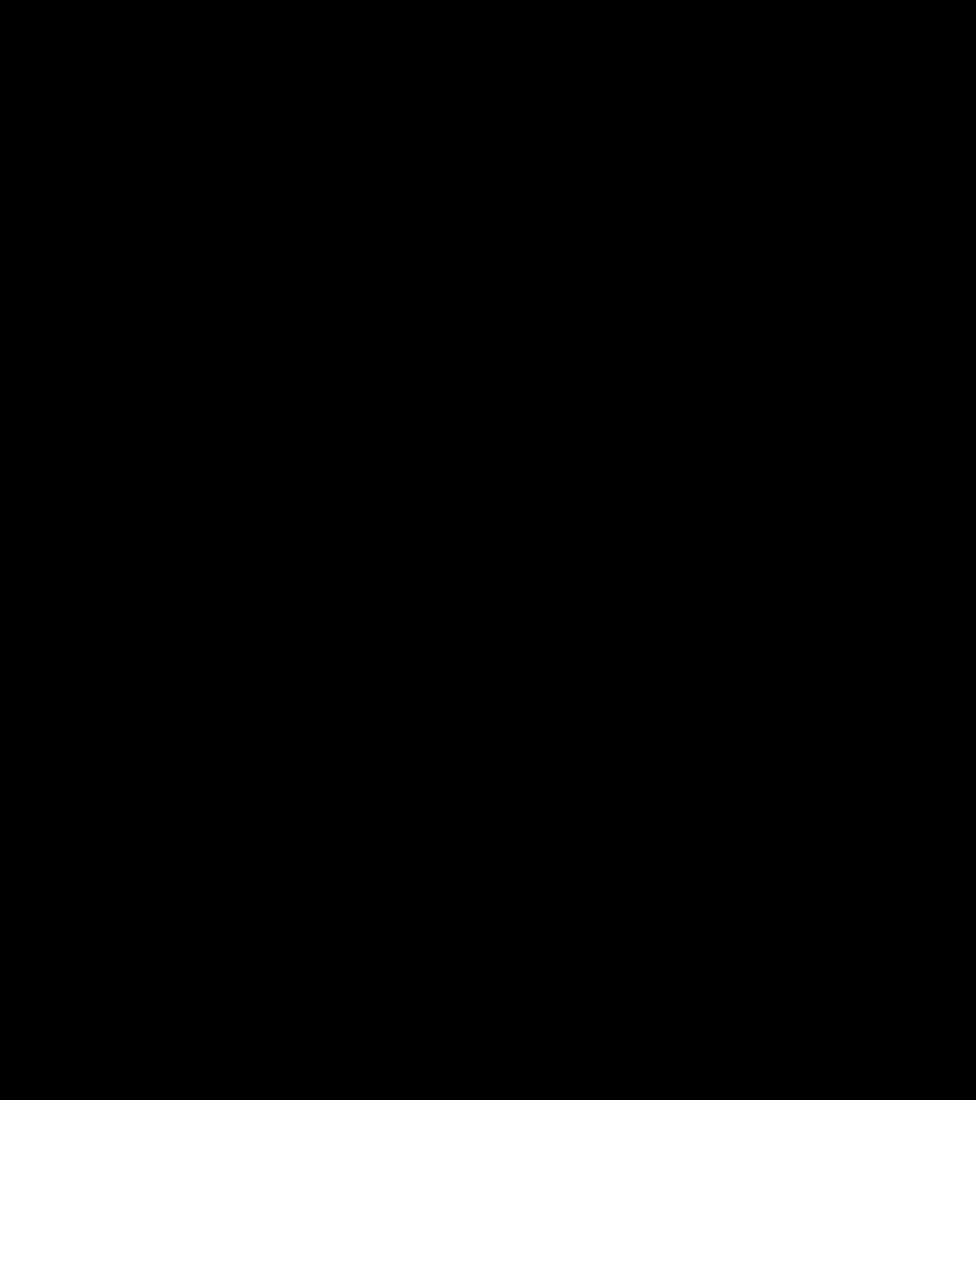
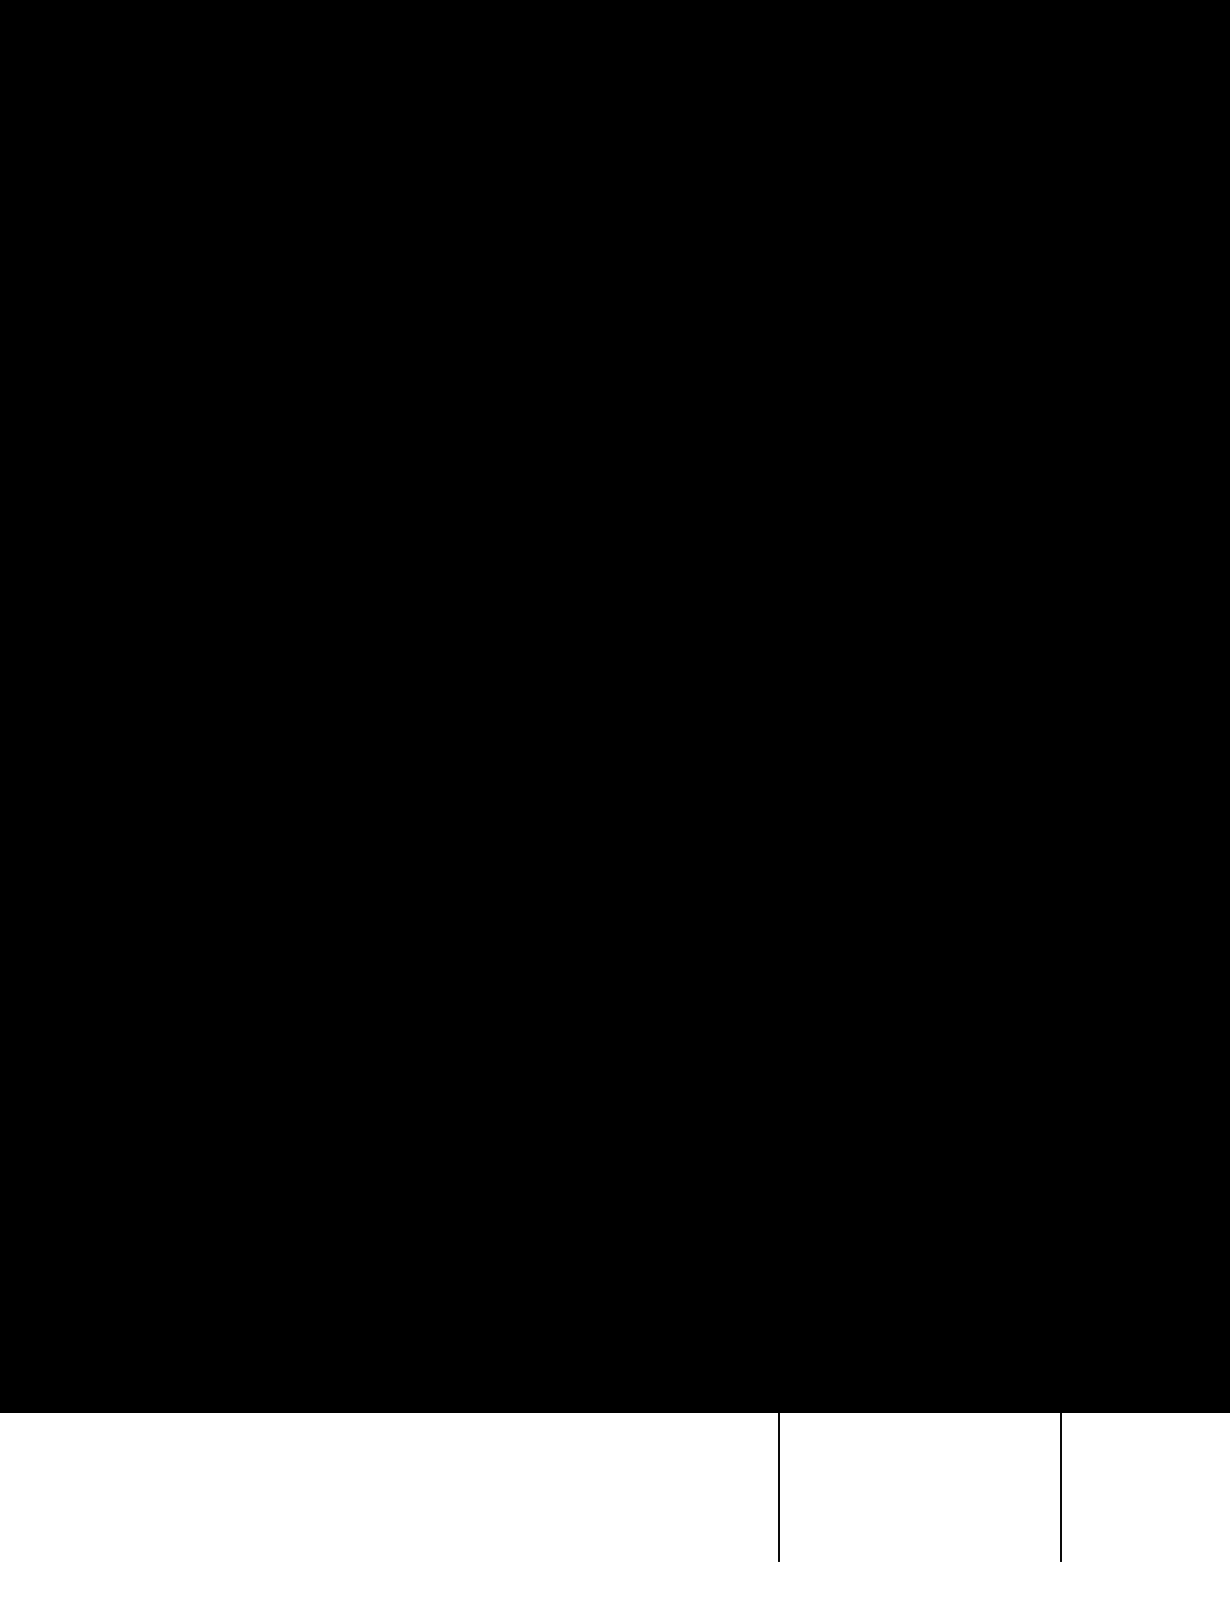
line: (633, 1163) -> (778, 1486), added
line: (876, 1163) -> (1060, 1486), added

